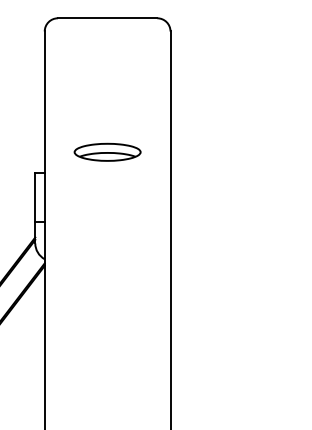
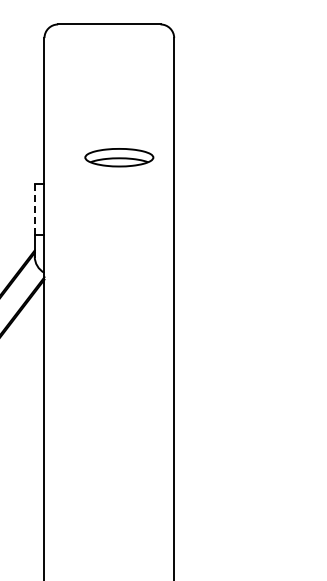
part: (107, 152) -> (119, 157), moved
line: (35, 197) -> (34, 209), solid -> dashed

